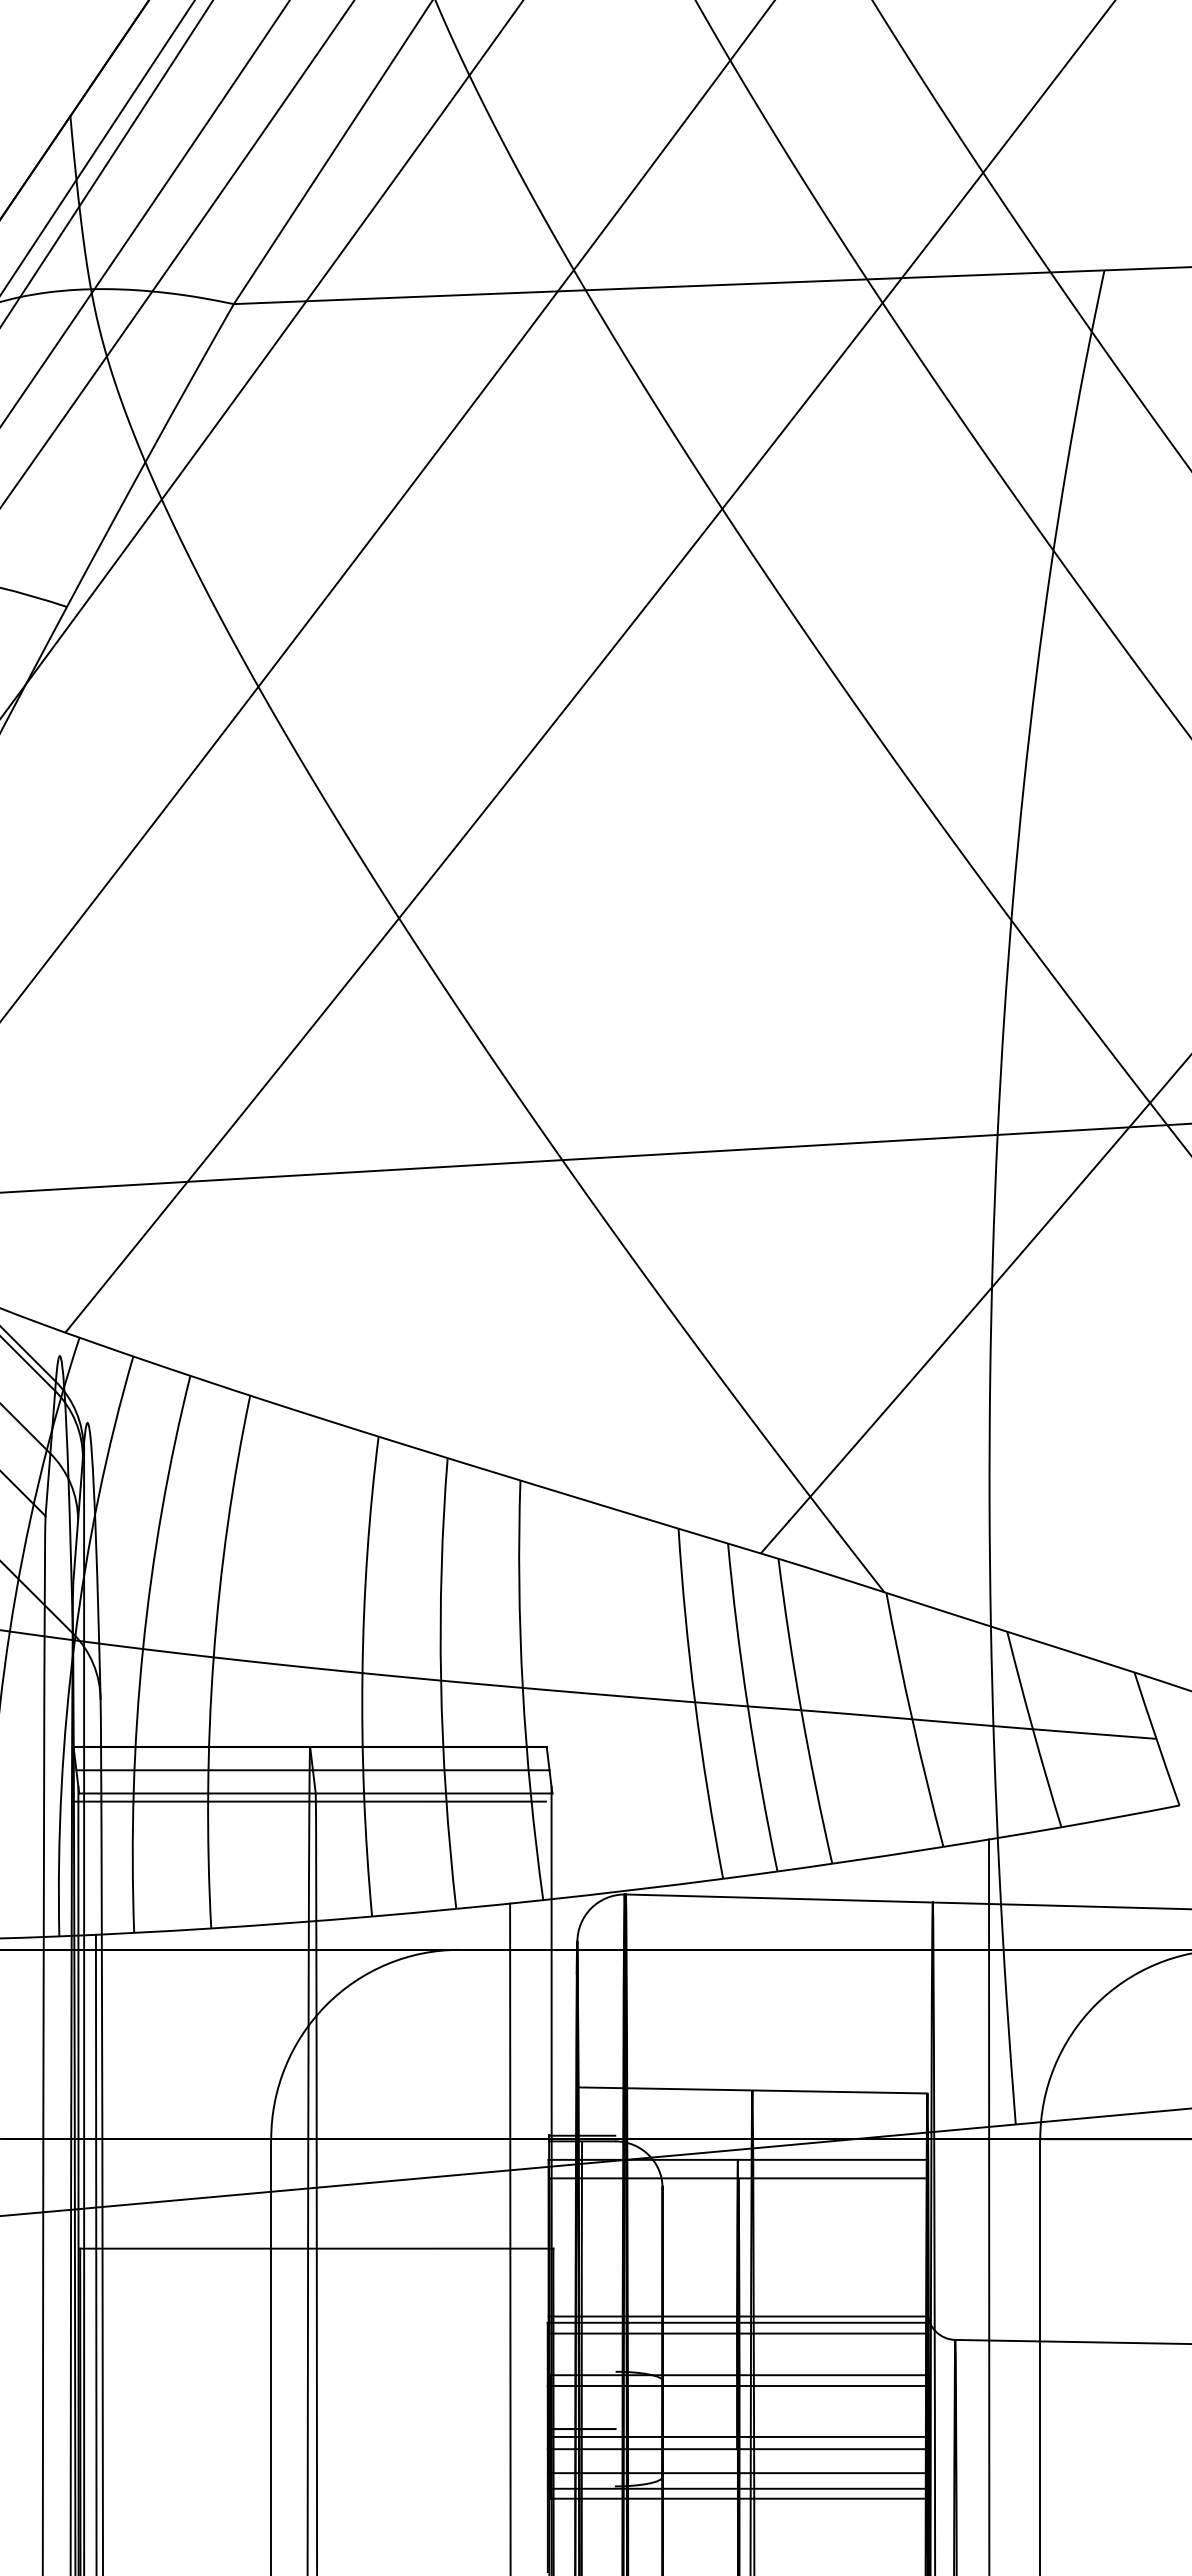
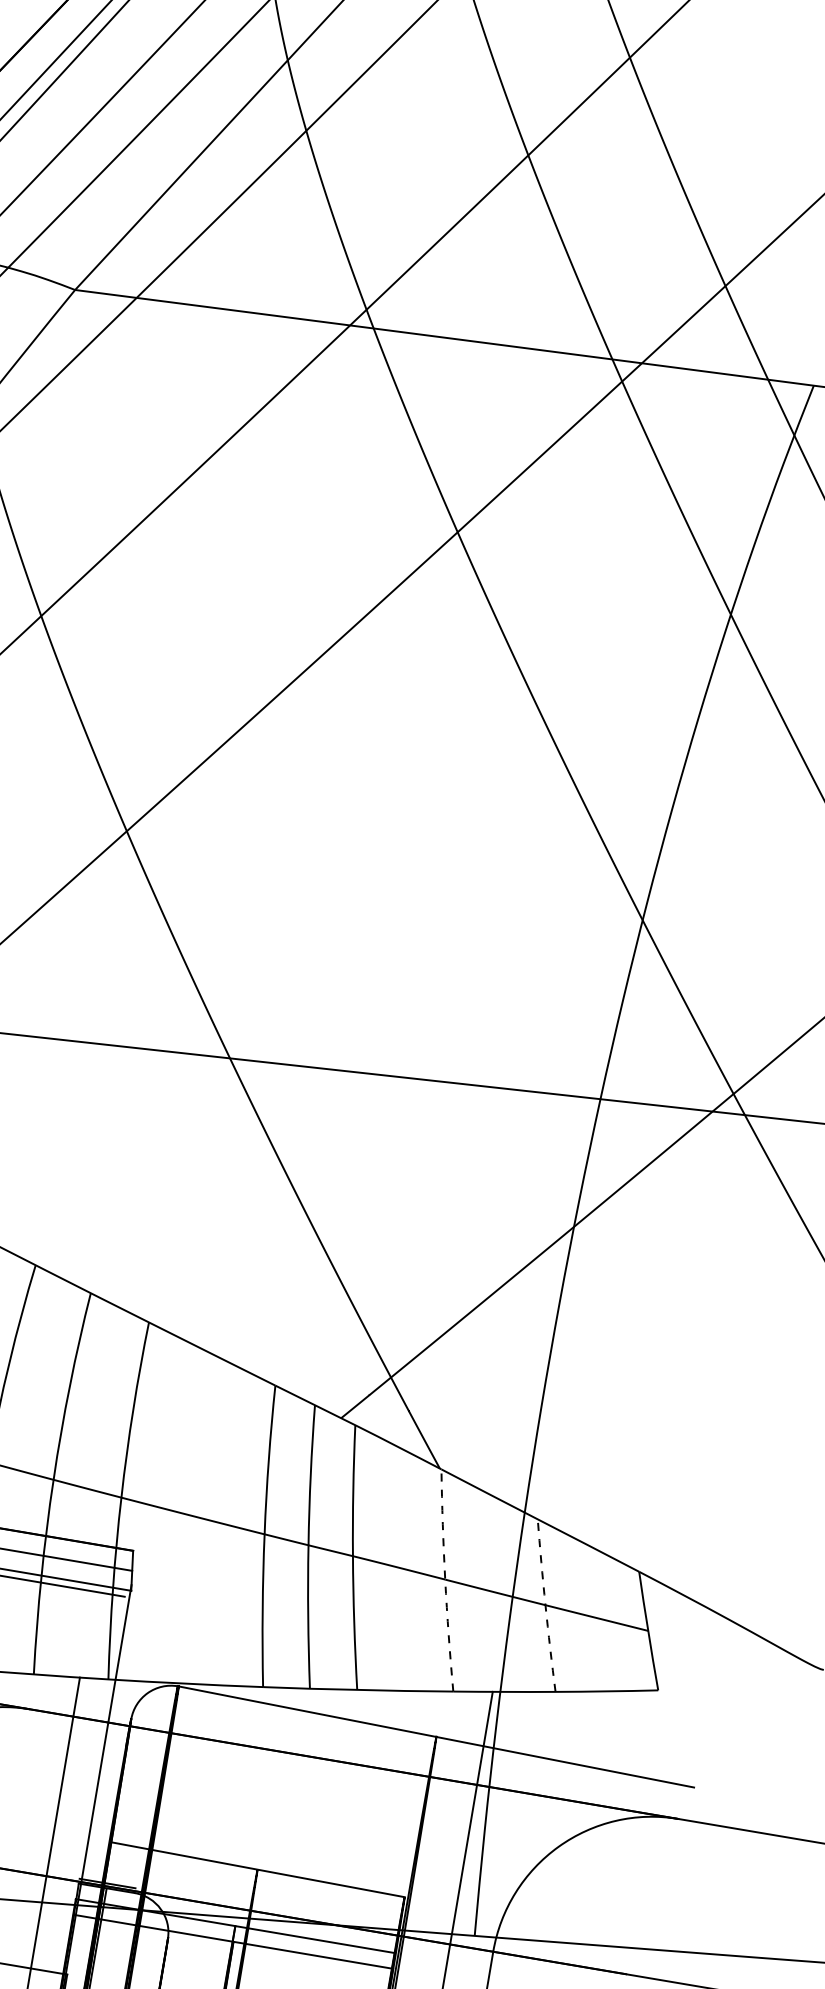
arc: (912, 1719) -> (445, 1579), solid -> dashed
arc: (1032, 1729) -> (545, 1605), solid -> dashed

